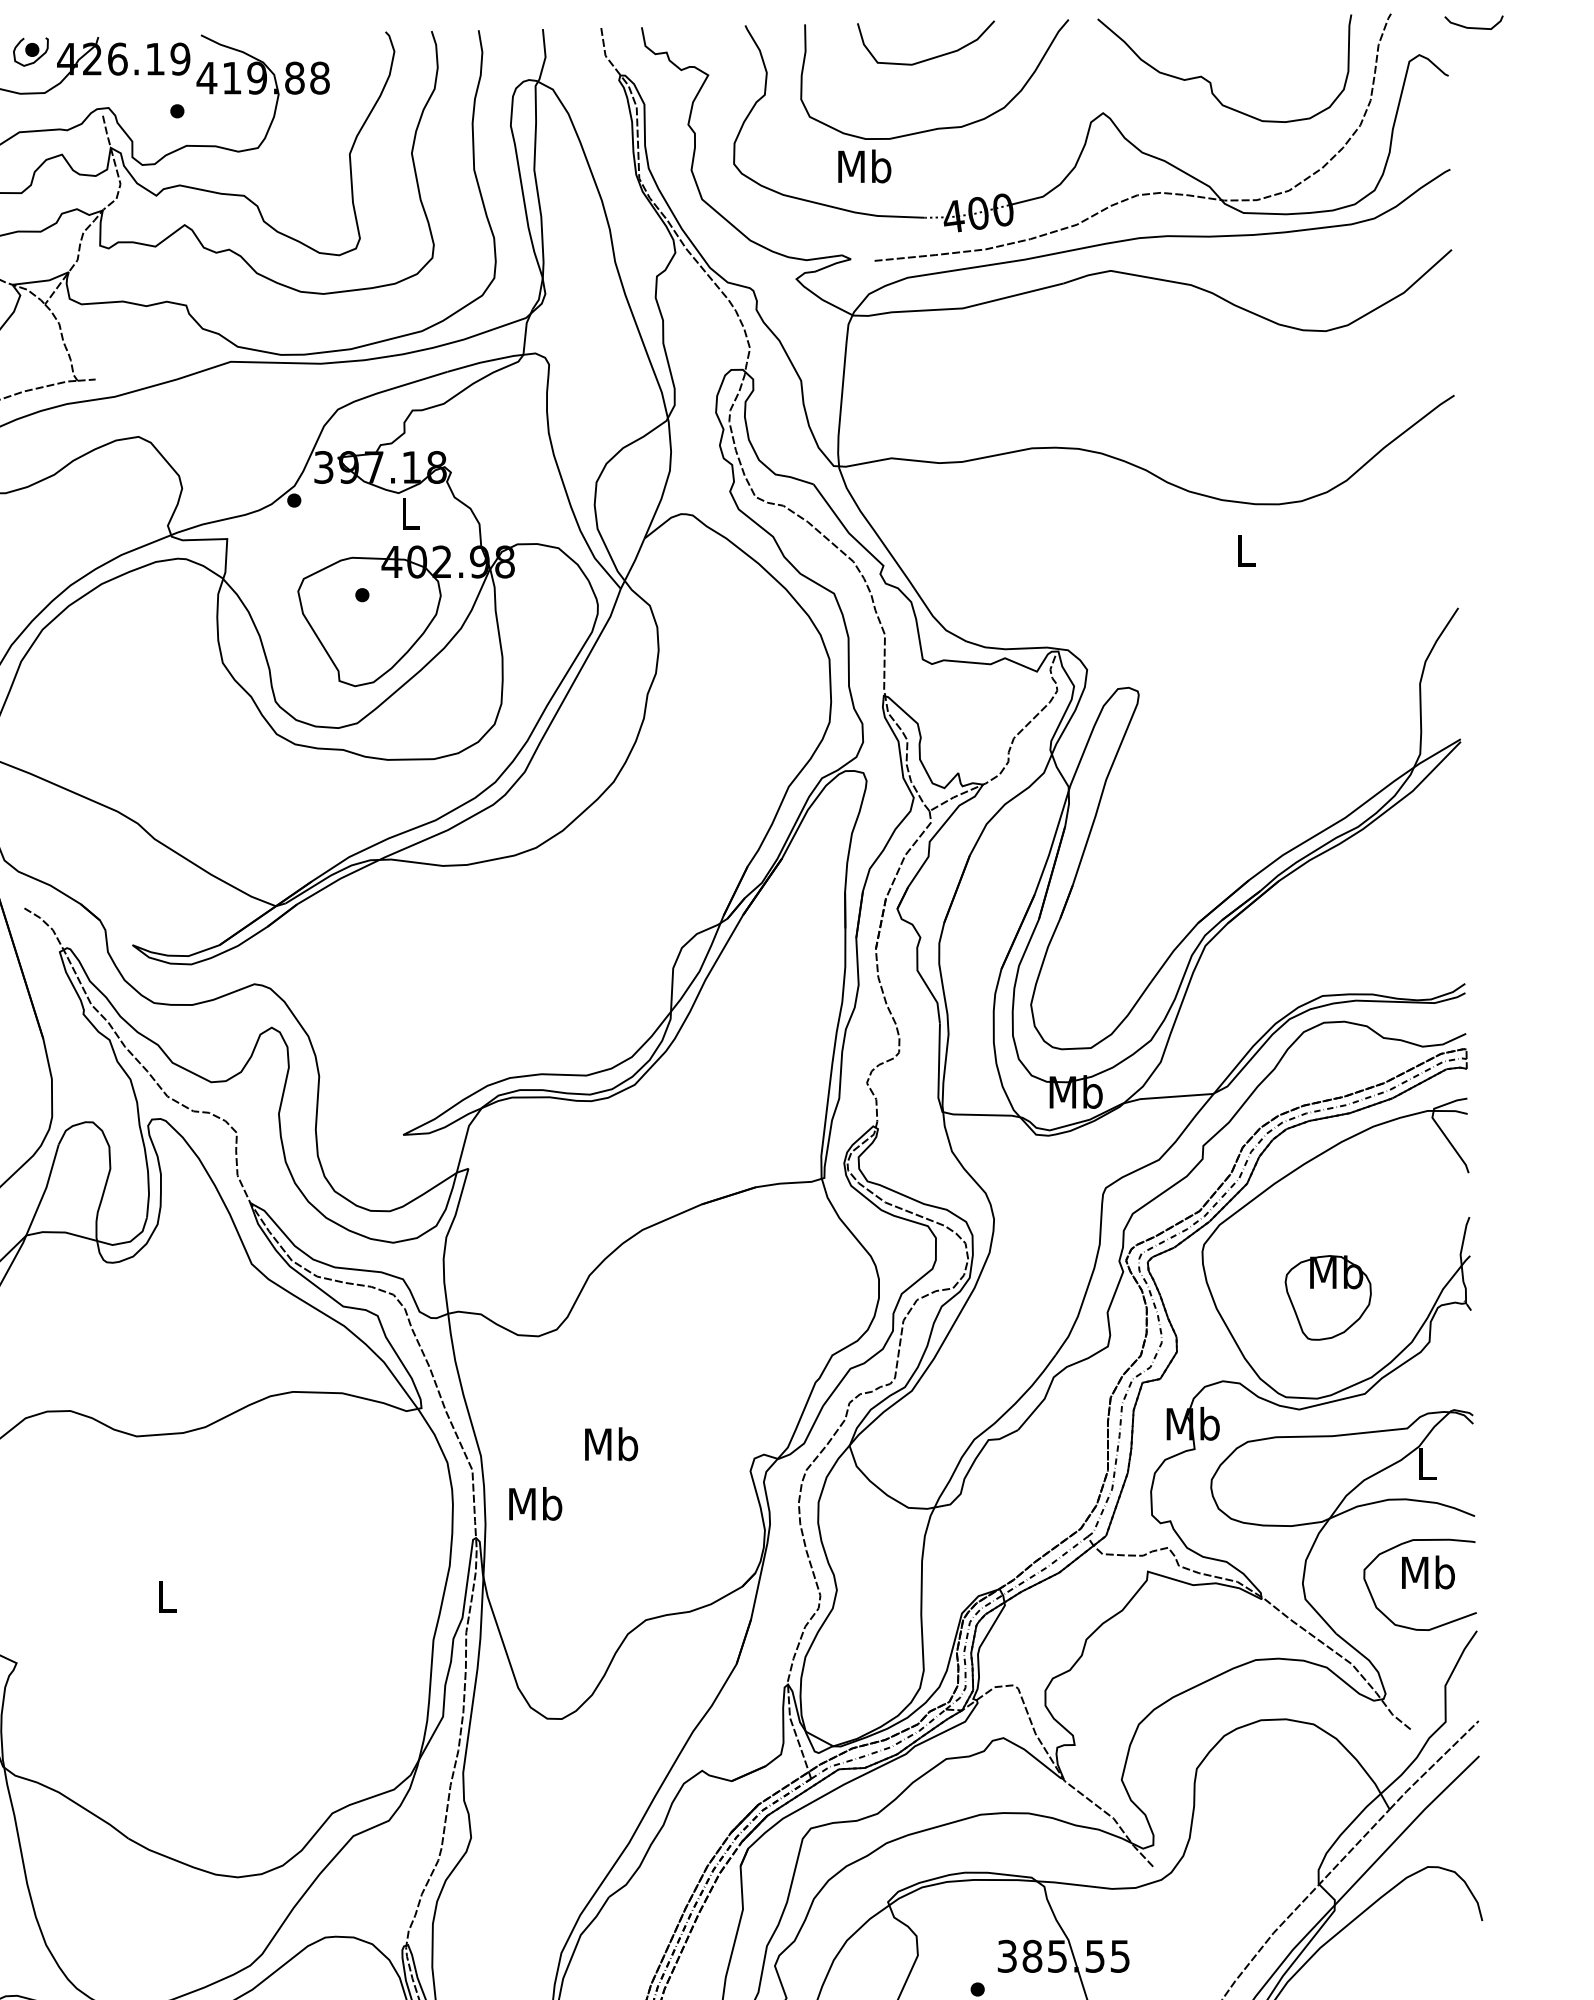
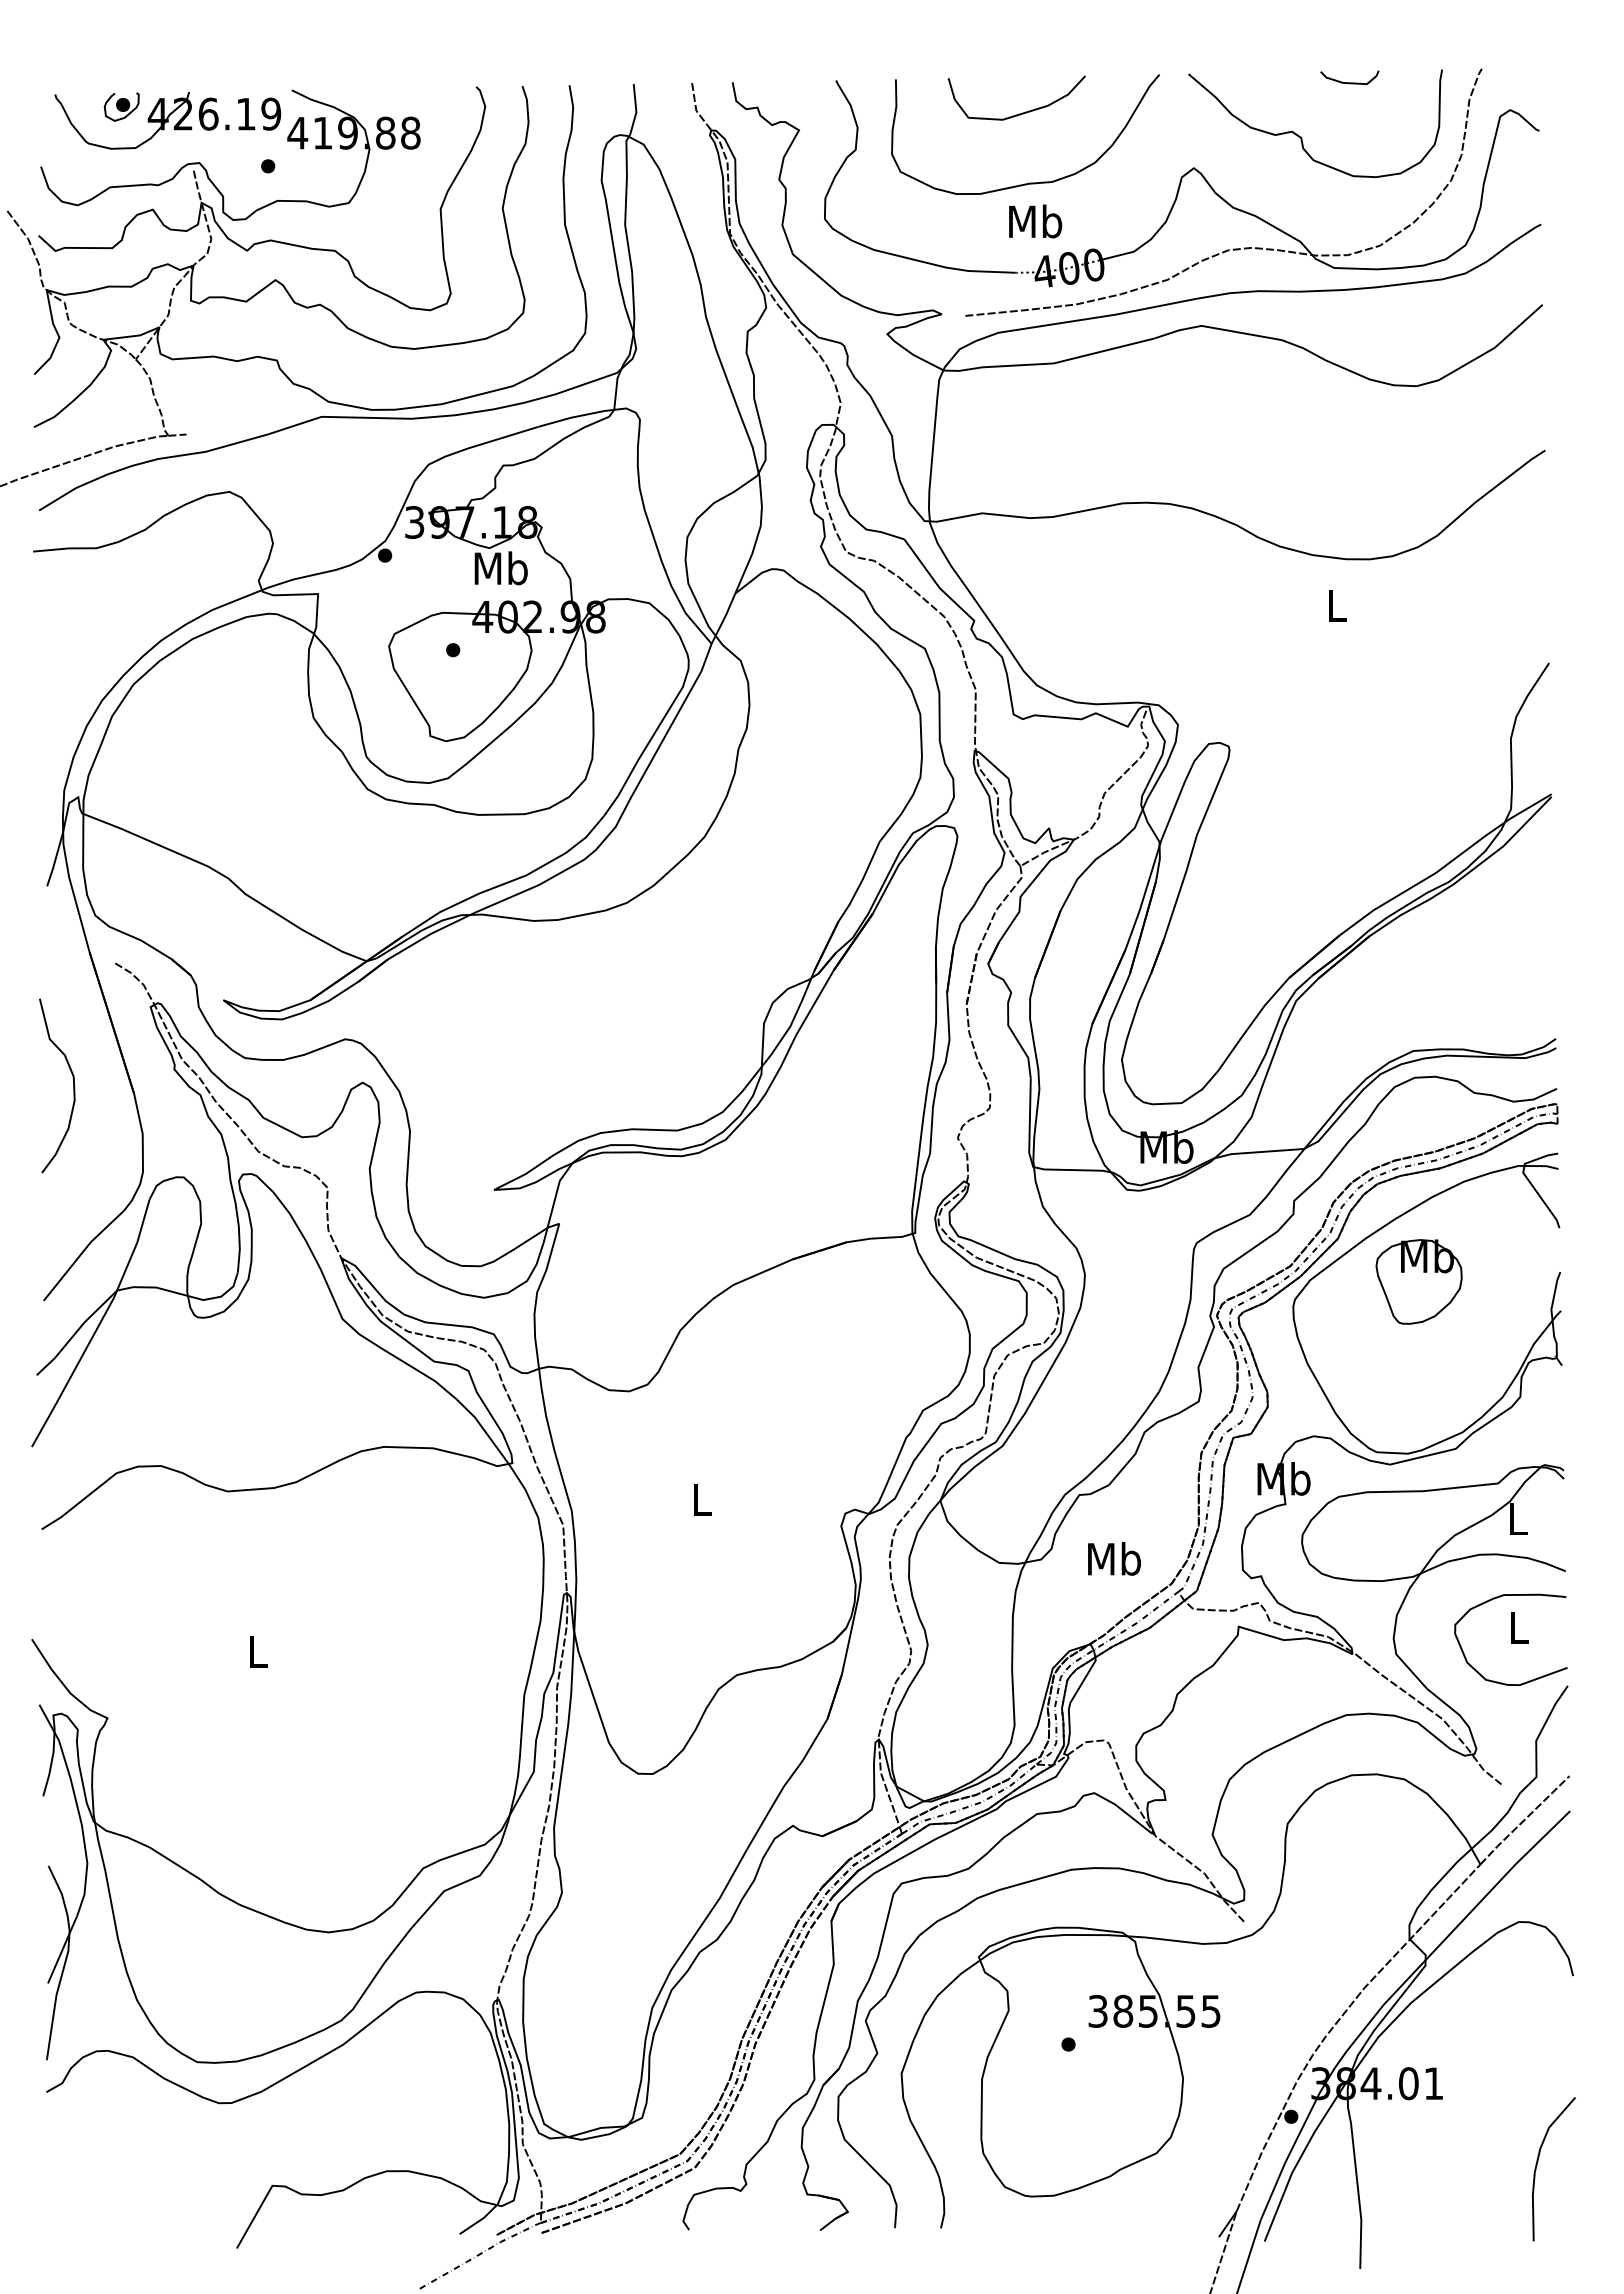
curve: (1473, 27) -> (1349, 82), moved
text: (864, 166) -> (1035, 221), moved
text: (409, 513) -> (500, 568), L -> Mb
part: (1327, 1297) -> (1418, 1281), moved
text: (611, 1444) -> (702, 1499), Mb -> L
text: (535, 1503) -> (1114, 1558), moved
text: (1427, 1572) -> (1518, 1627), Mb -> L

